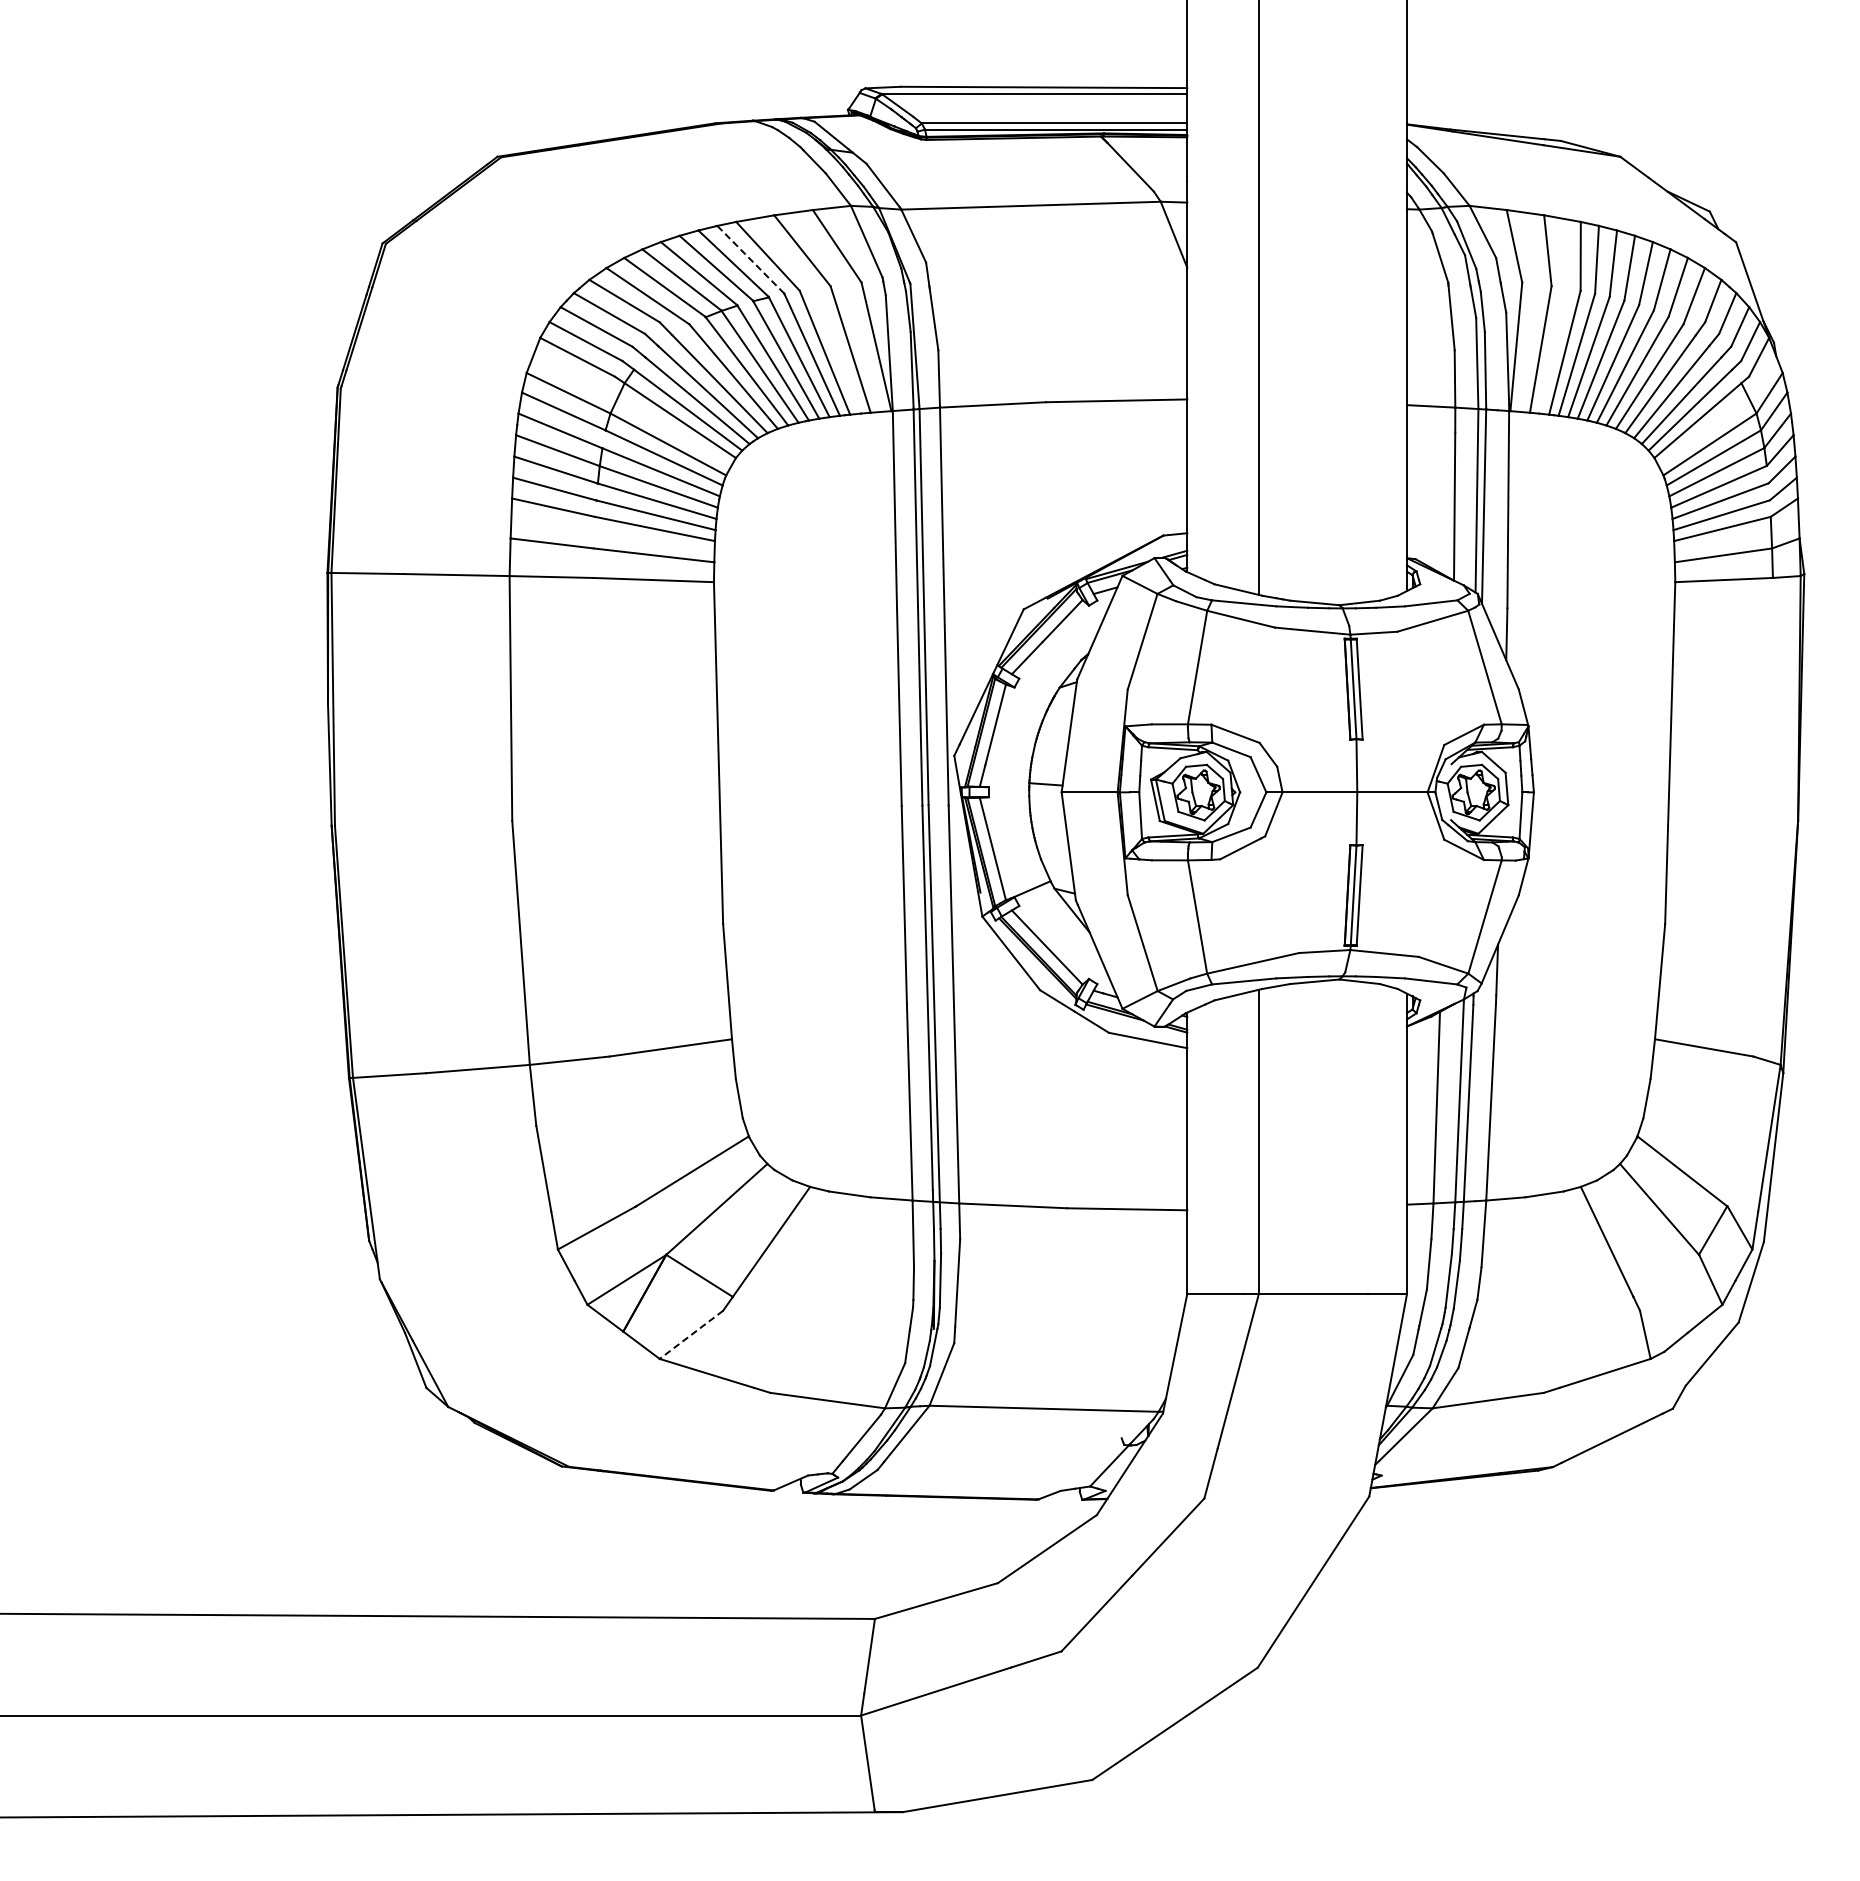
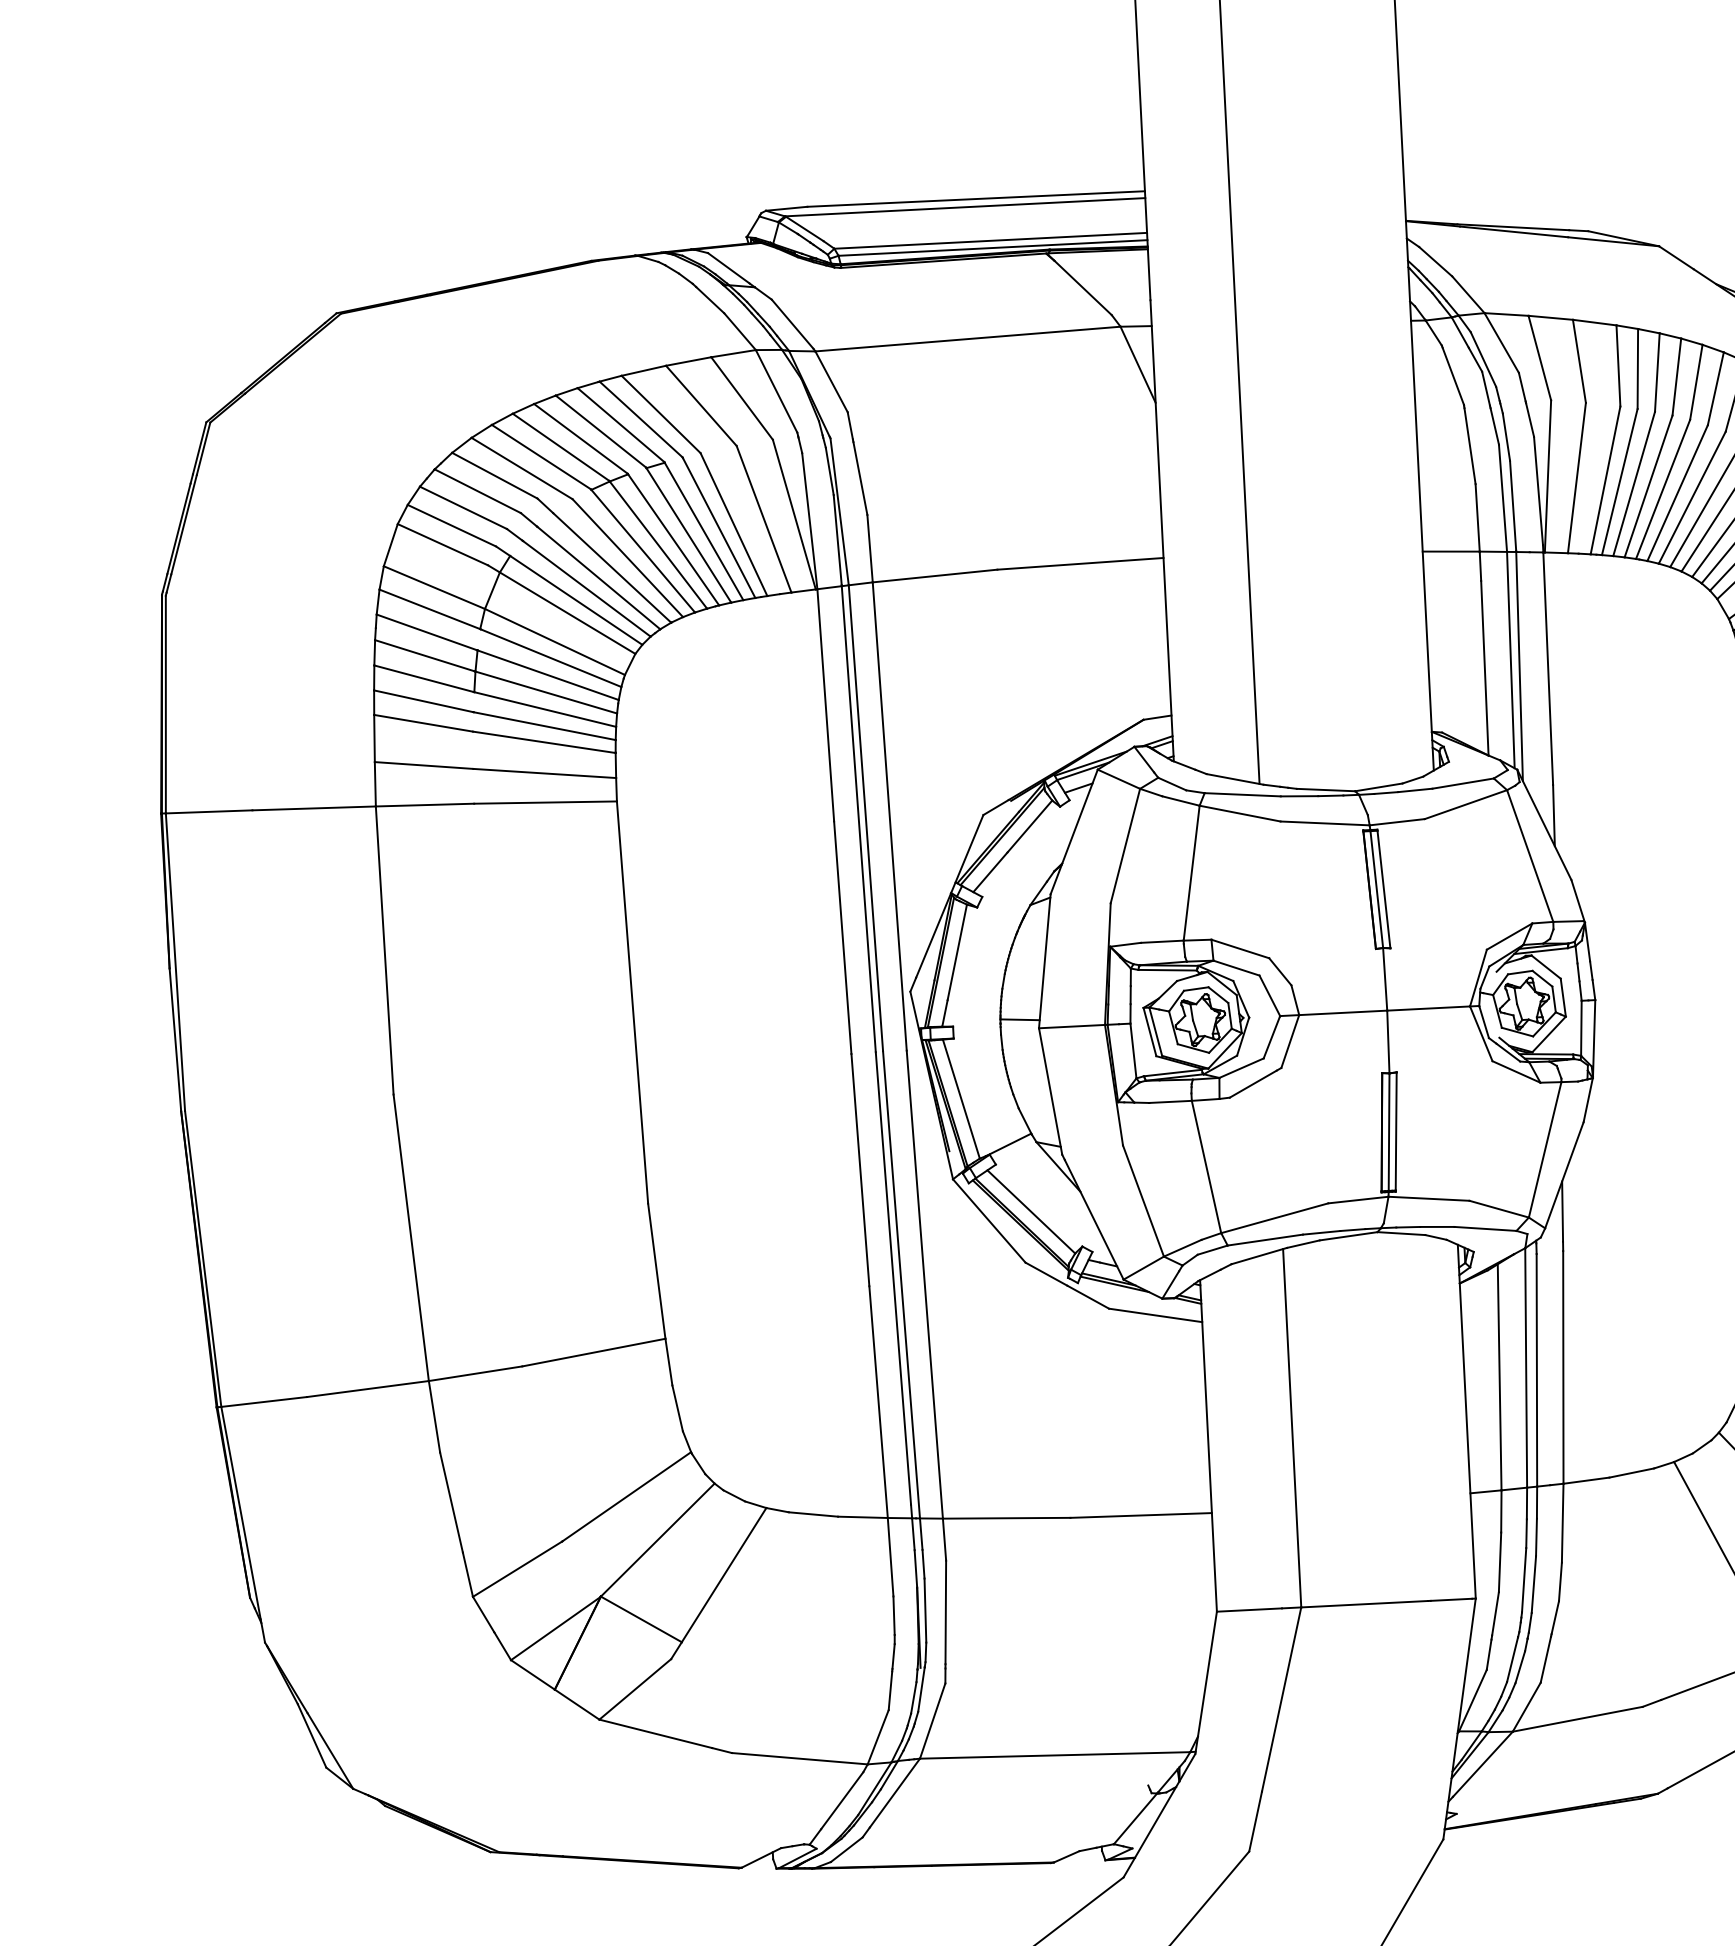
line: (750, 259) -> (640, 419), dashed -> solid
line: (691, 1334) -> (635, 1688), dashed -> solid

